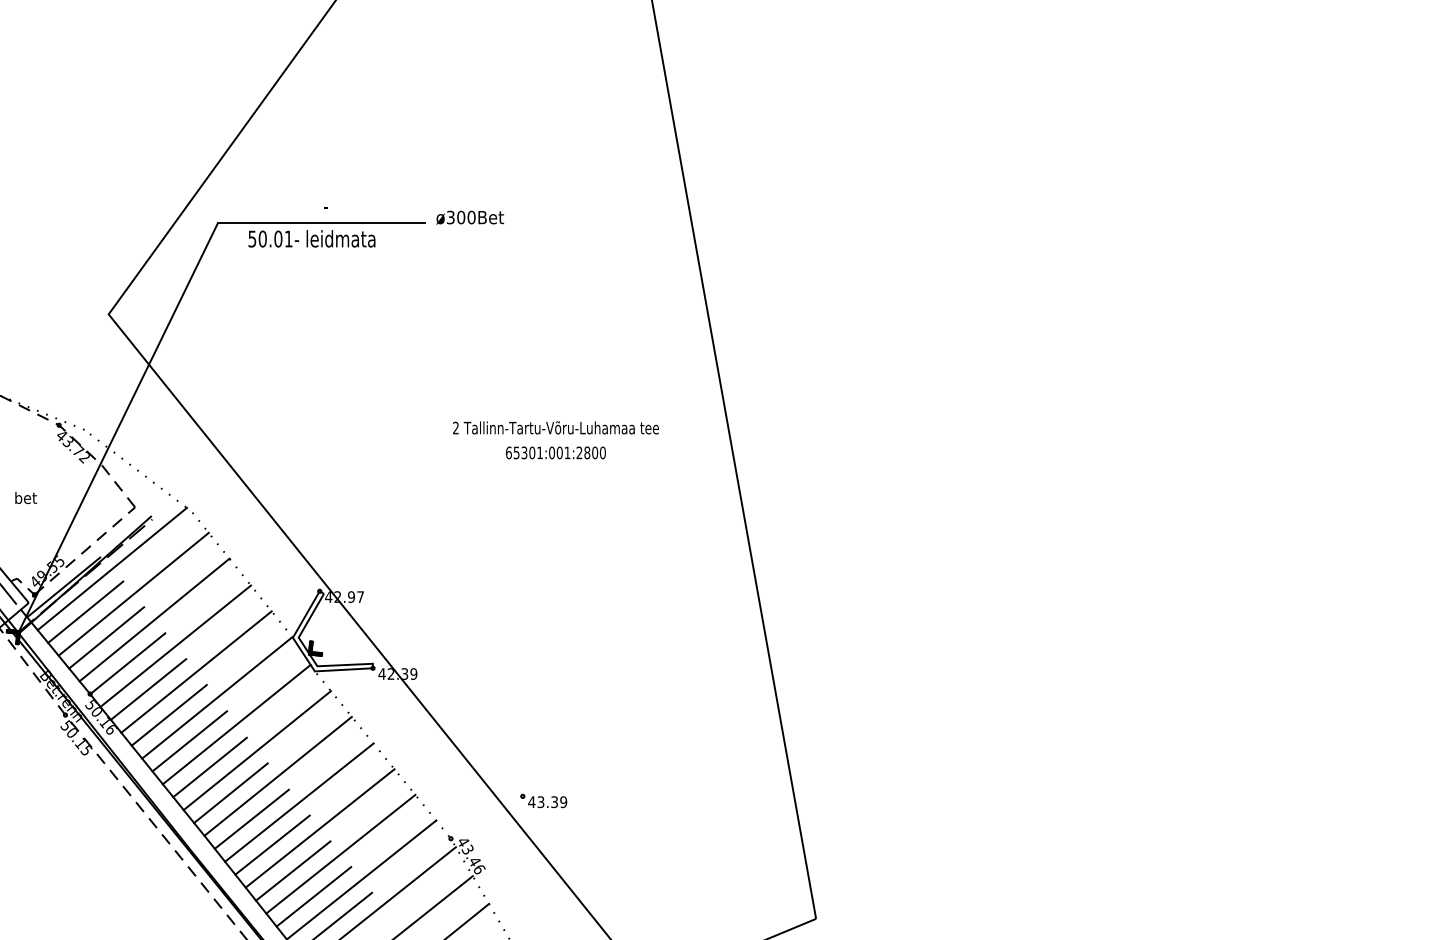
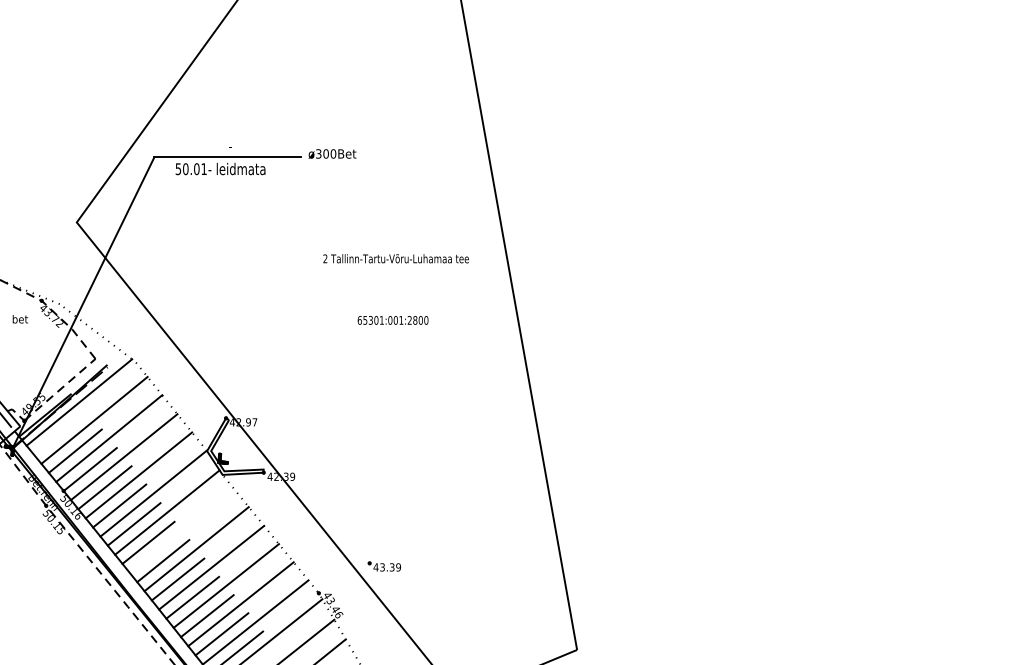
text: (555, 427) -> (395, 258), moved
text: (26, 498) -> (20, 319), moved
line: (85, 611) -> (60, 432), removed
line: (256, 749) -> (181, 530), removed

